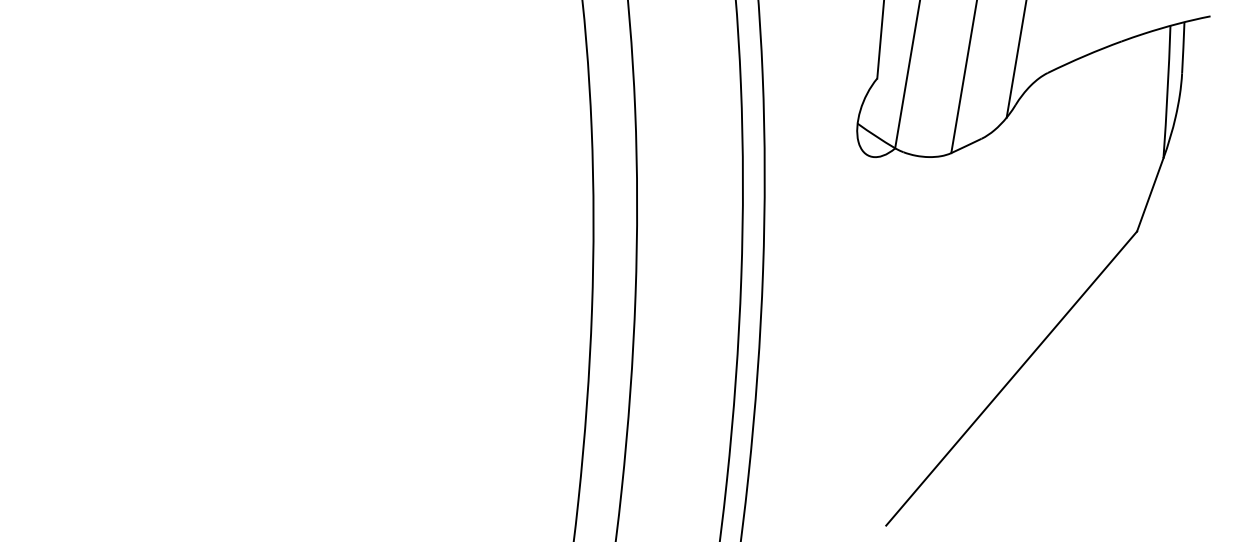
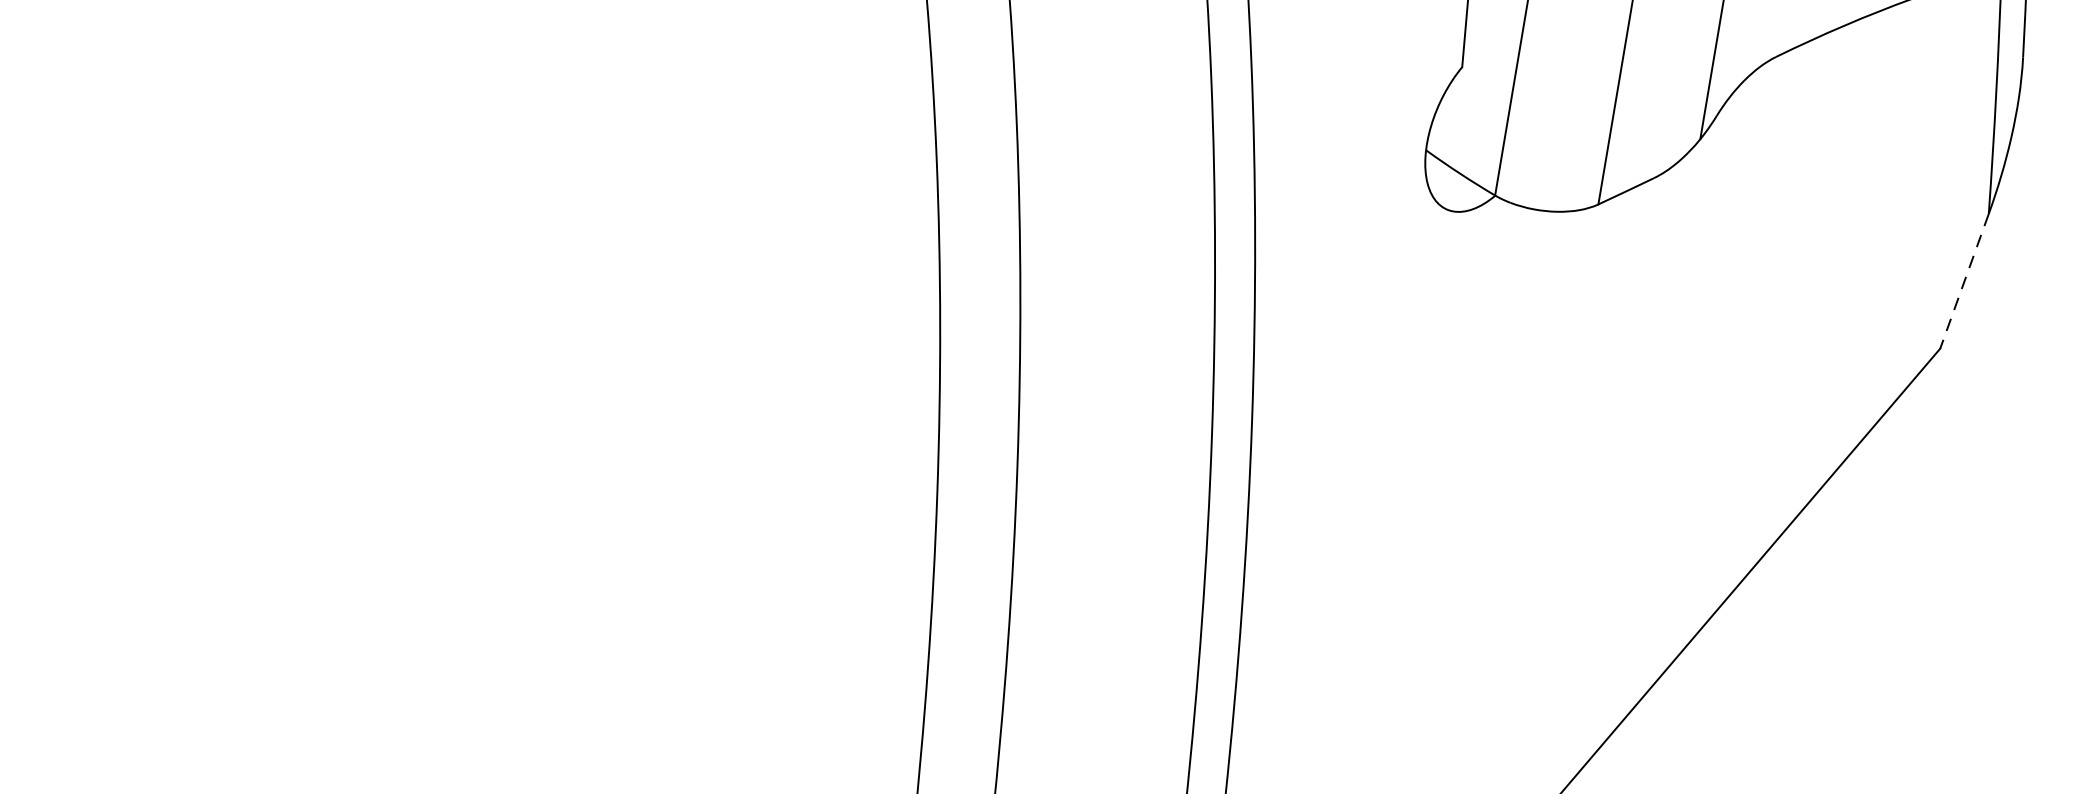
line: (1150, 194) -> (1964, 280), solid -> dashed

